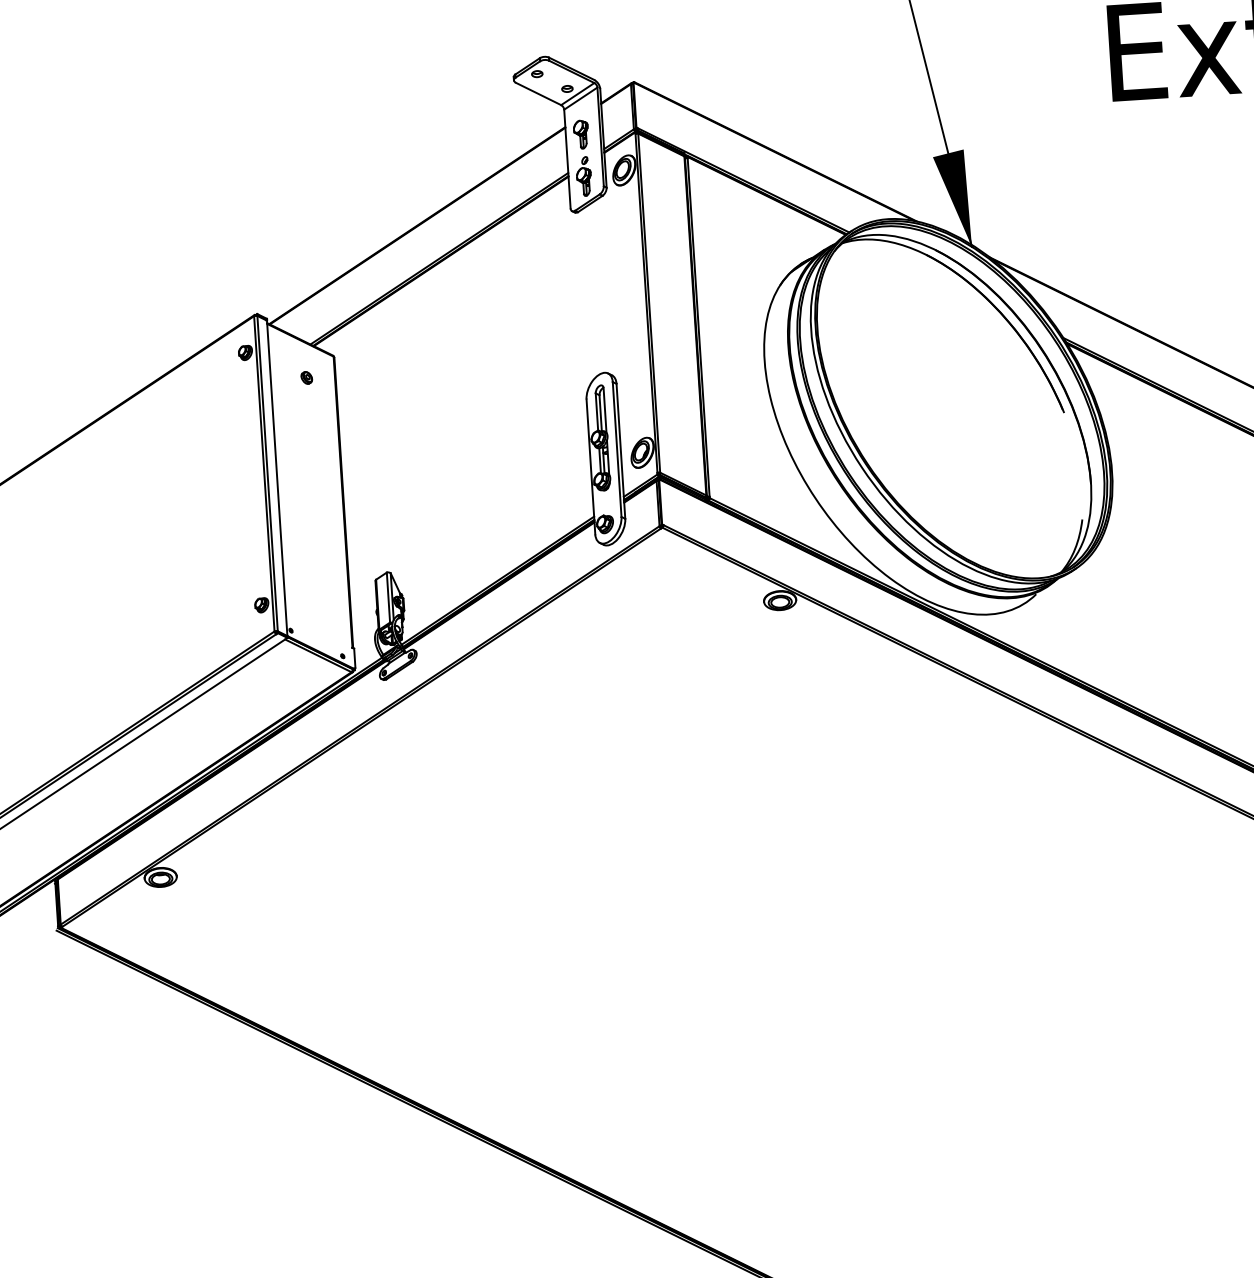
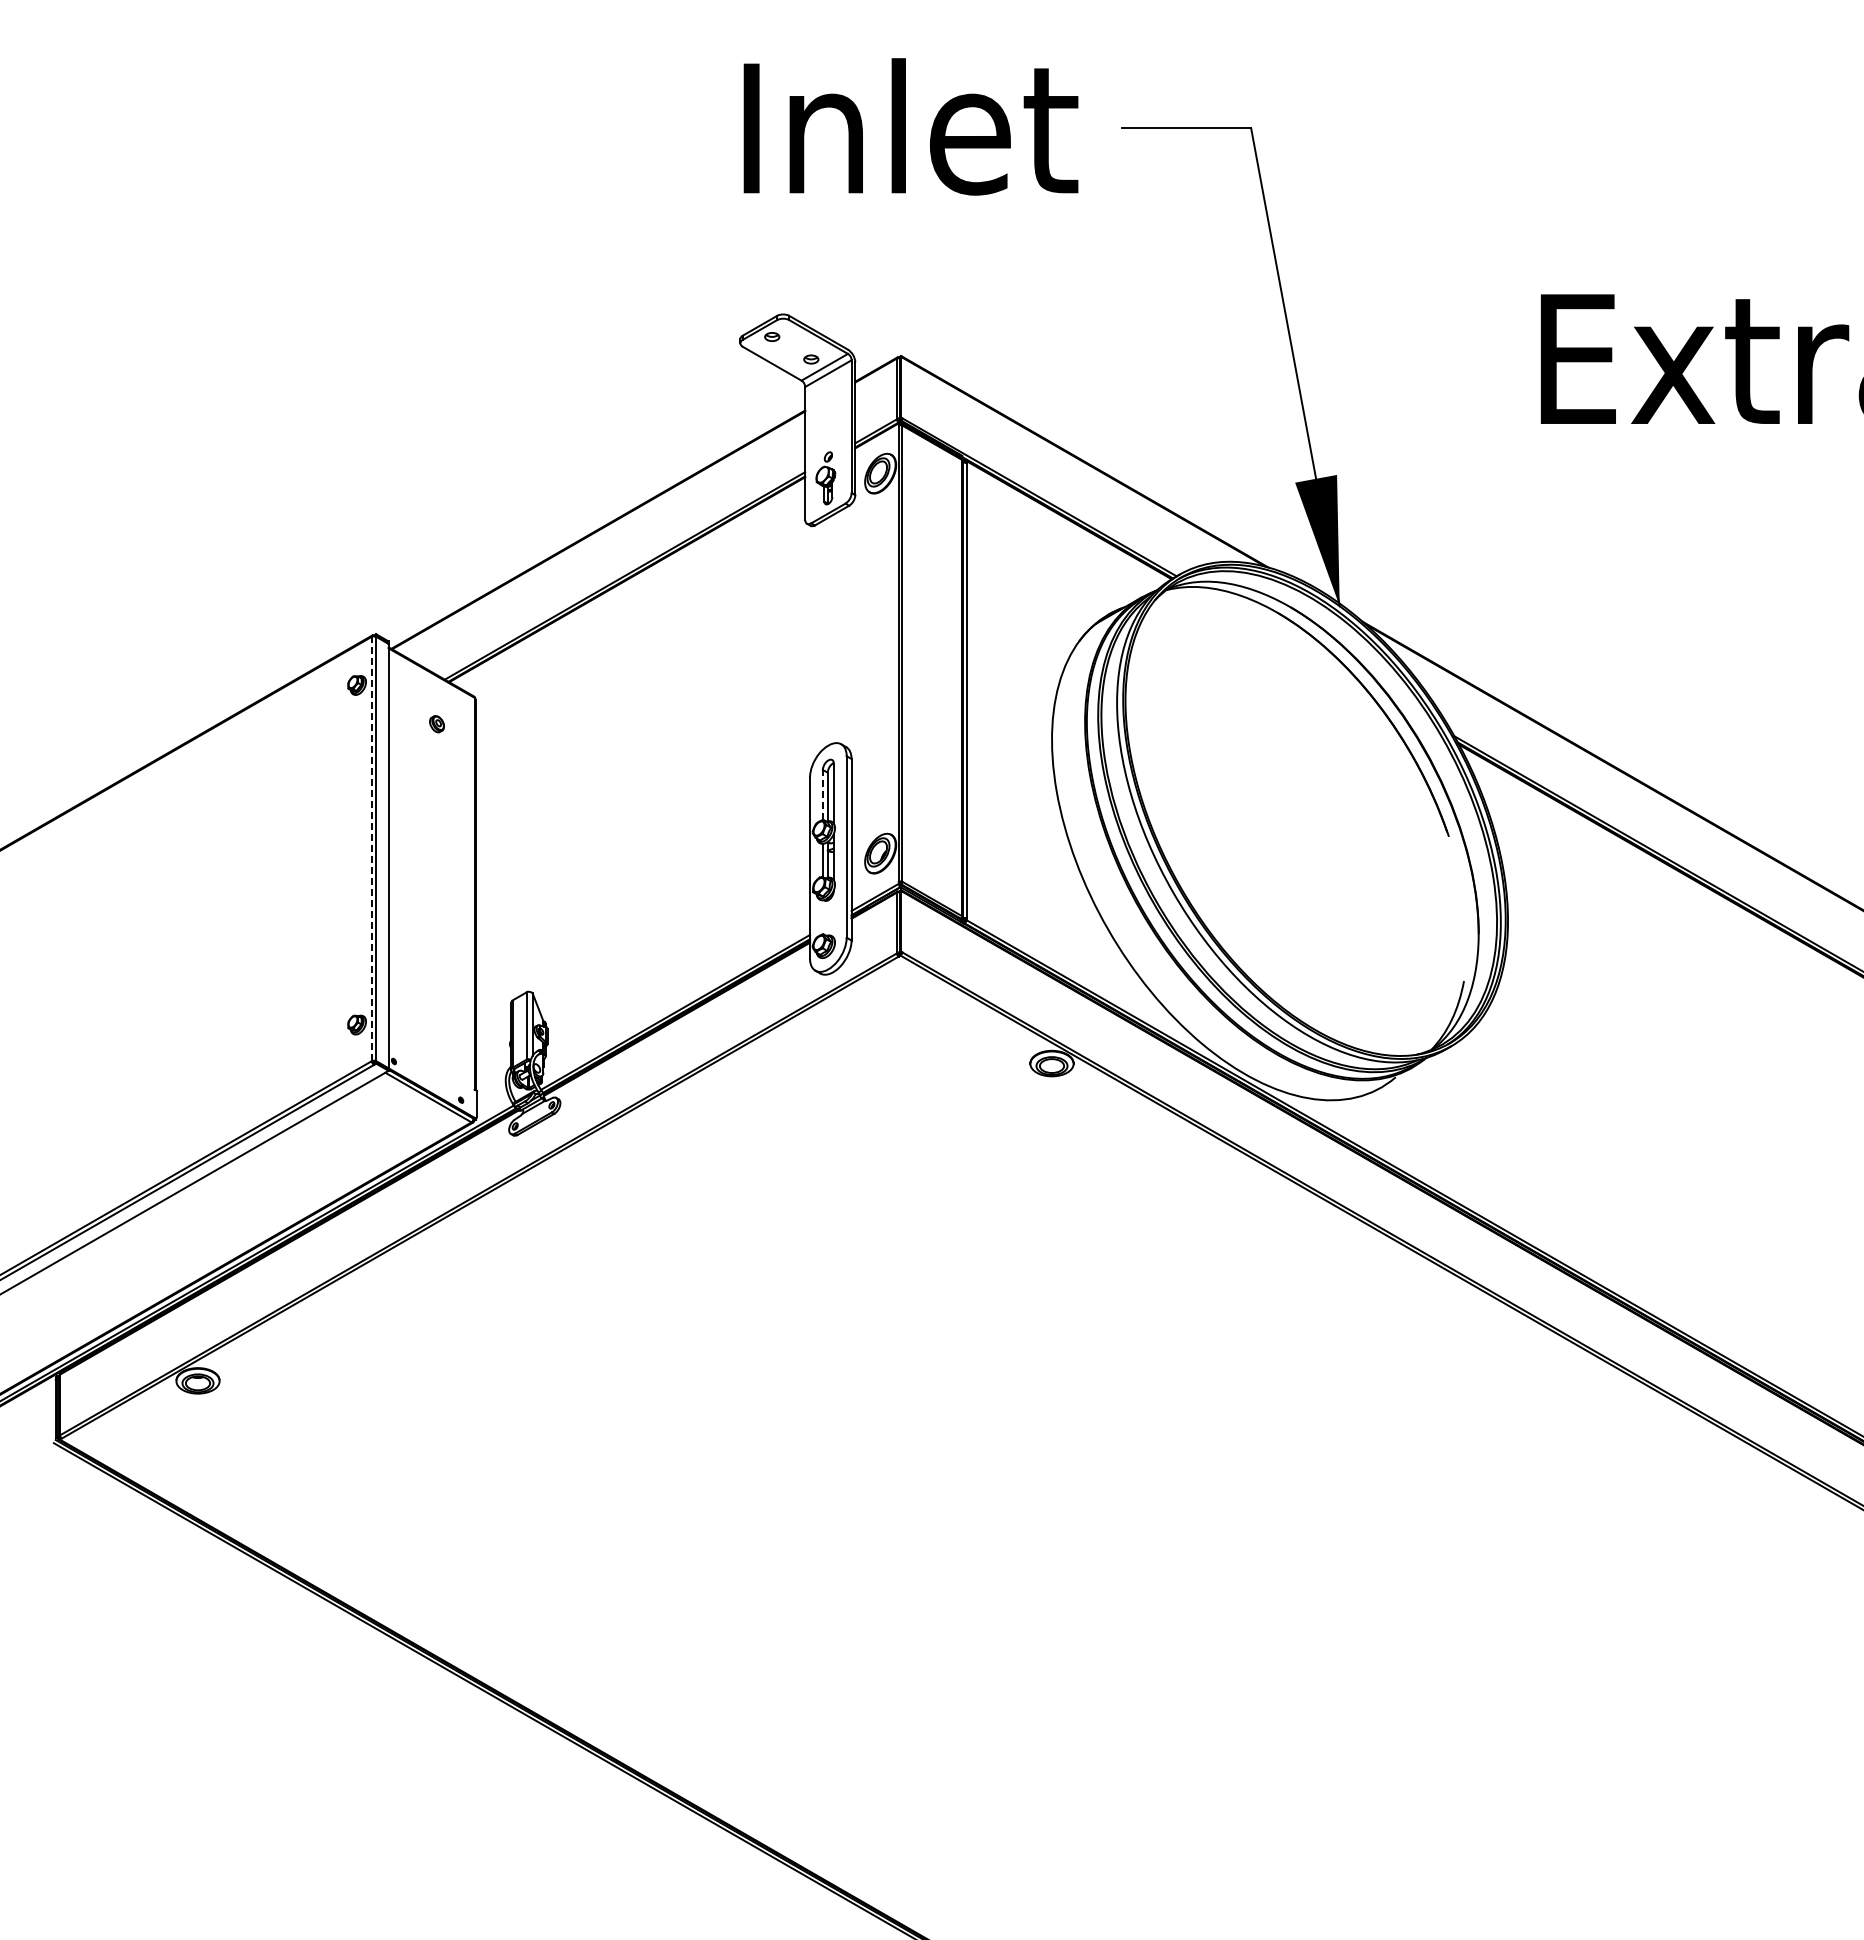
part: (580, 134) -> (825, 421), removed
line: (596, 411) -> (822, 794), solid -> dashed
line: (264, 473) -> (371, 848), solid -> dashed

